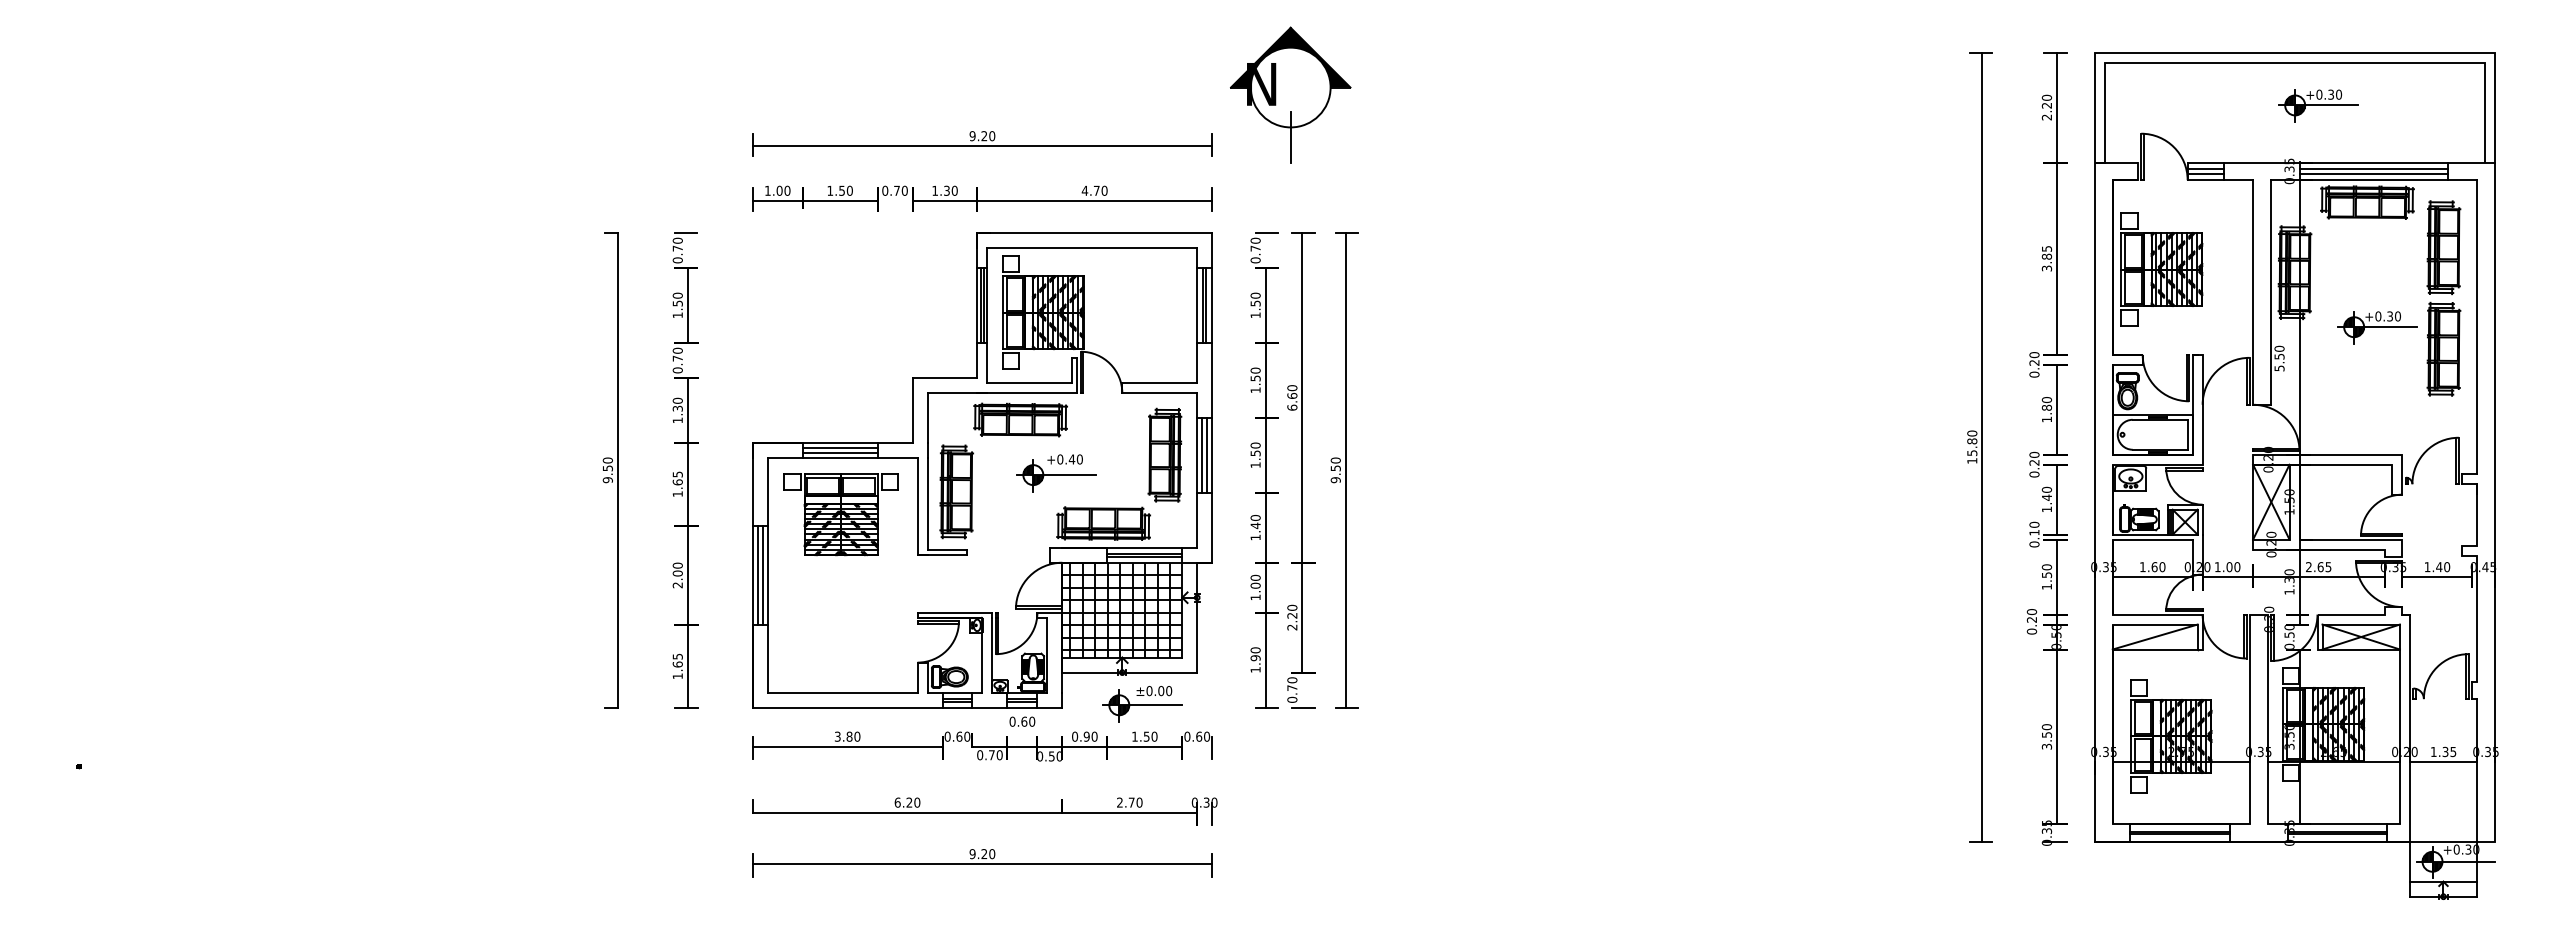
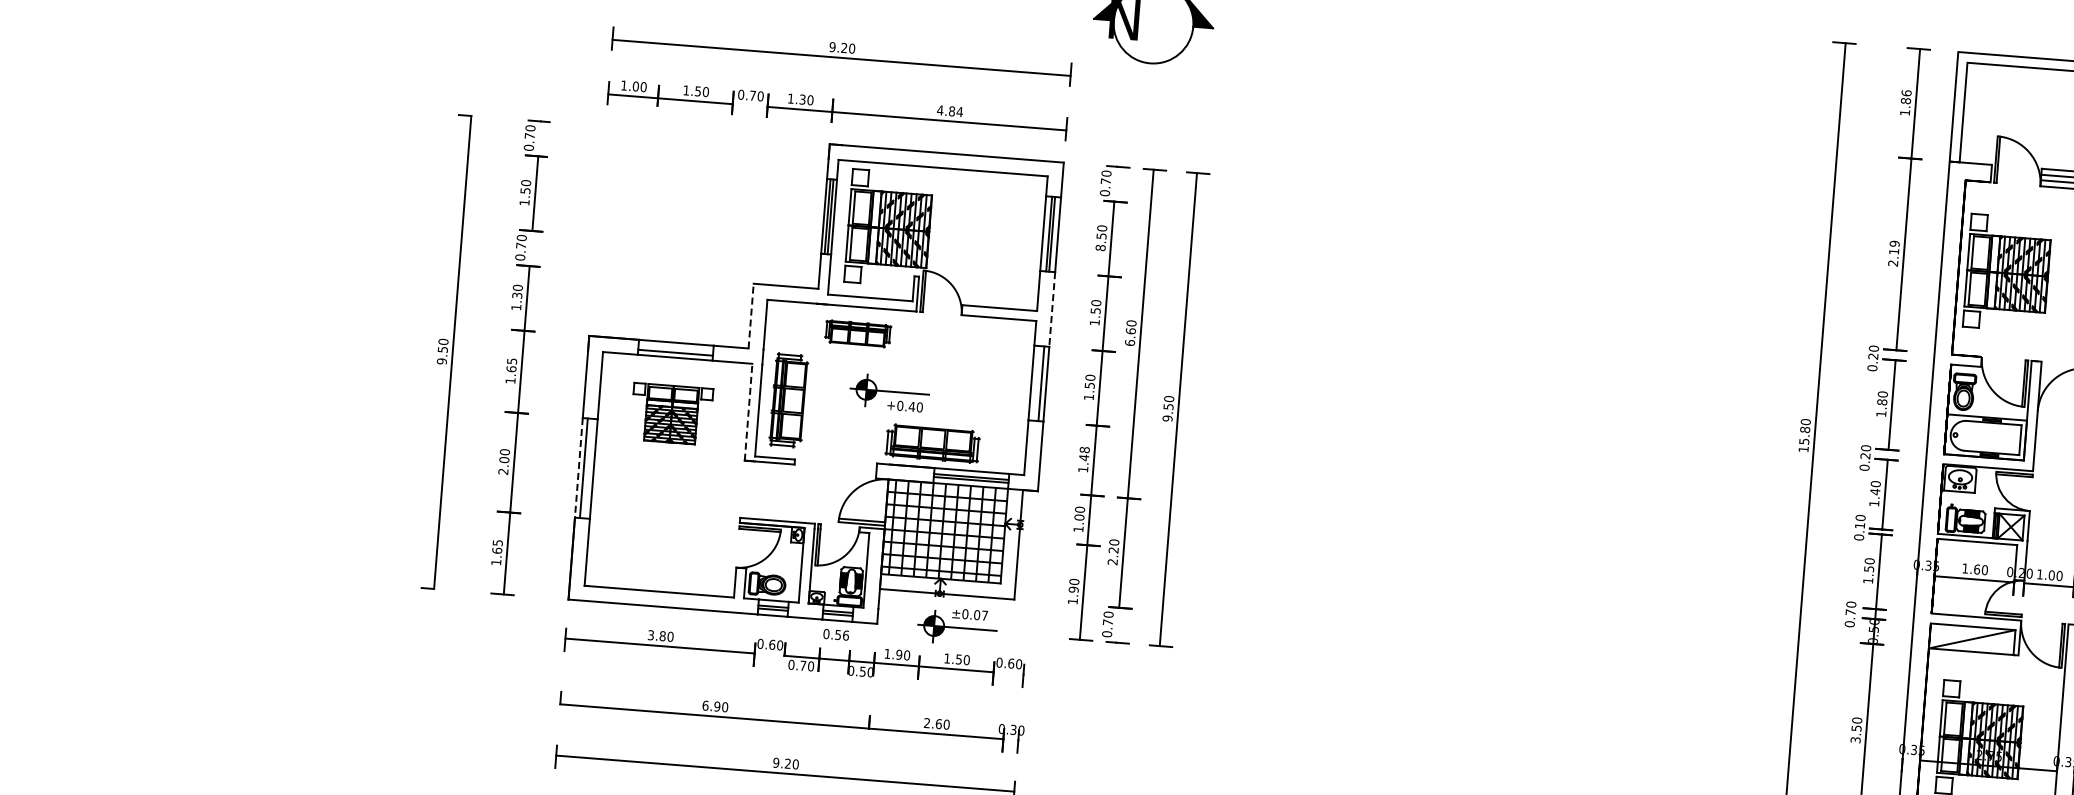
text: (2046, 107) -> (1905, 102), 2.20 -> 1.86
line: (1290, 136) -> (1149, 72), removed
text: (1100, 190) -> (955, 111), 4.70 -> 4.84
text: (2046, 258) -> (1893, 253), 3.85 -> 2.19
text: (1255, 315) -> (1100, 248), 1.50 -> 8.50
line: (1212, 380) -> (1052, 309), solid -> dashed
line: (912, 410) -> (751, 315), solid -> dashed
part: (1020, 419) -> (858, 333), size x0.7
line: (839, 448) -> (675, 348), removed
part: (1164, 454) -> (998, 379), removed
line: (1202, 454) -> (1036, 382), removed
text: (1064, 459) -> (904, 406), moved
line: (917, 506) -> (748, 412), solid -> dashed
part: (840, 514) -> (671, 413), size x0.7
text: (1255, 517) -> (1084, 449), 1.40 -> 1.48
line: (752, 575) -> (578, 467), solid -> dashed
line: (762, 575) -> (588, 468), removed
text: (2031, 619) -> (1850, 612), 0.20 -> 0.70
text: (1169, 691) -> (985, 616), ±0.00 -> ±0.07
text: (1028, 721) -> (842, 635), 0.60 -> 0.56
text: (1075, 736) -> (888, 653), 0.90 -> 1.90
text: (909, 802) -> (717, 706), 6.20 -> 6.90
text: (1131, 802) -> (938, 723), 2.70 -> 2.60

